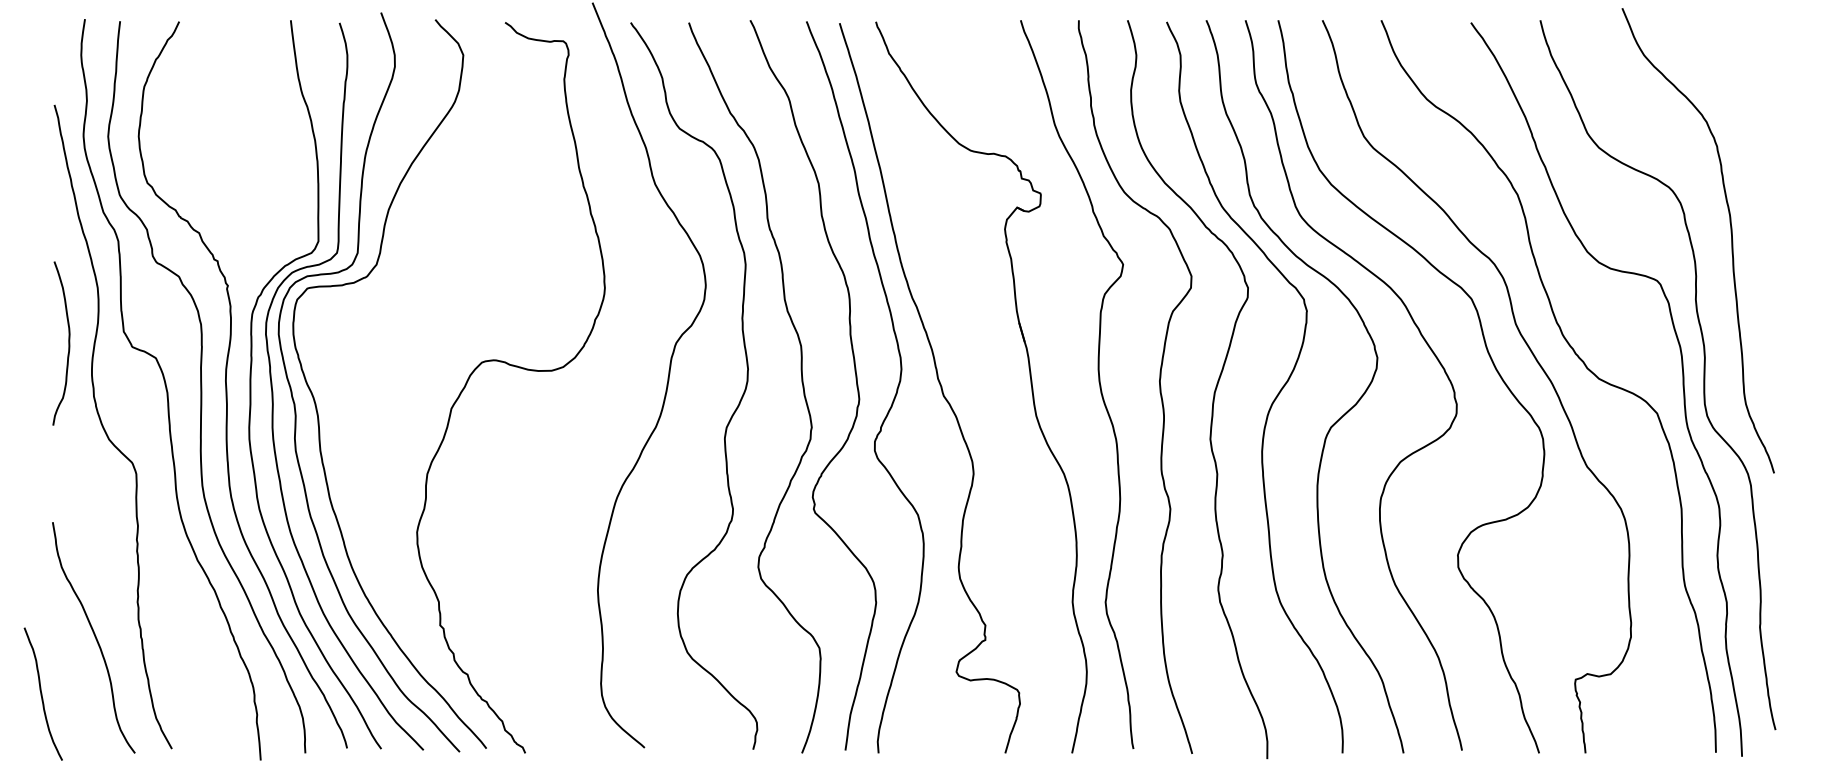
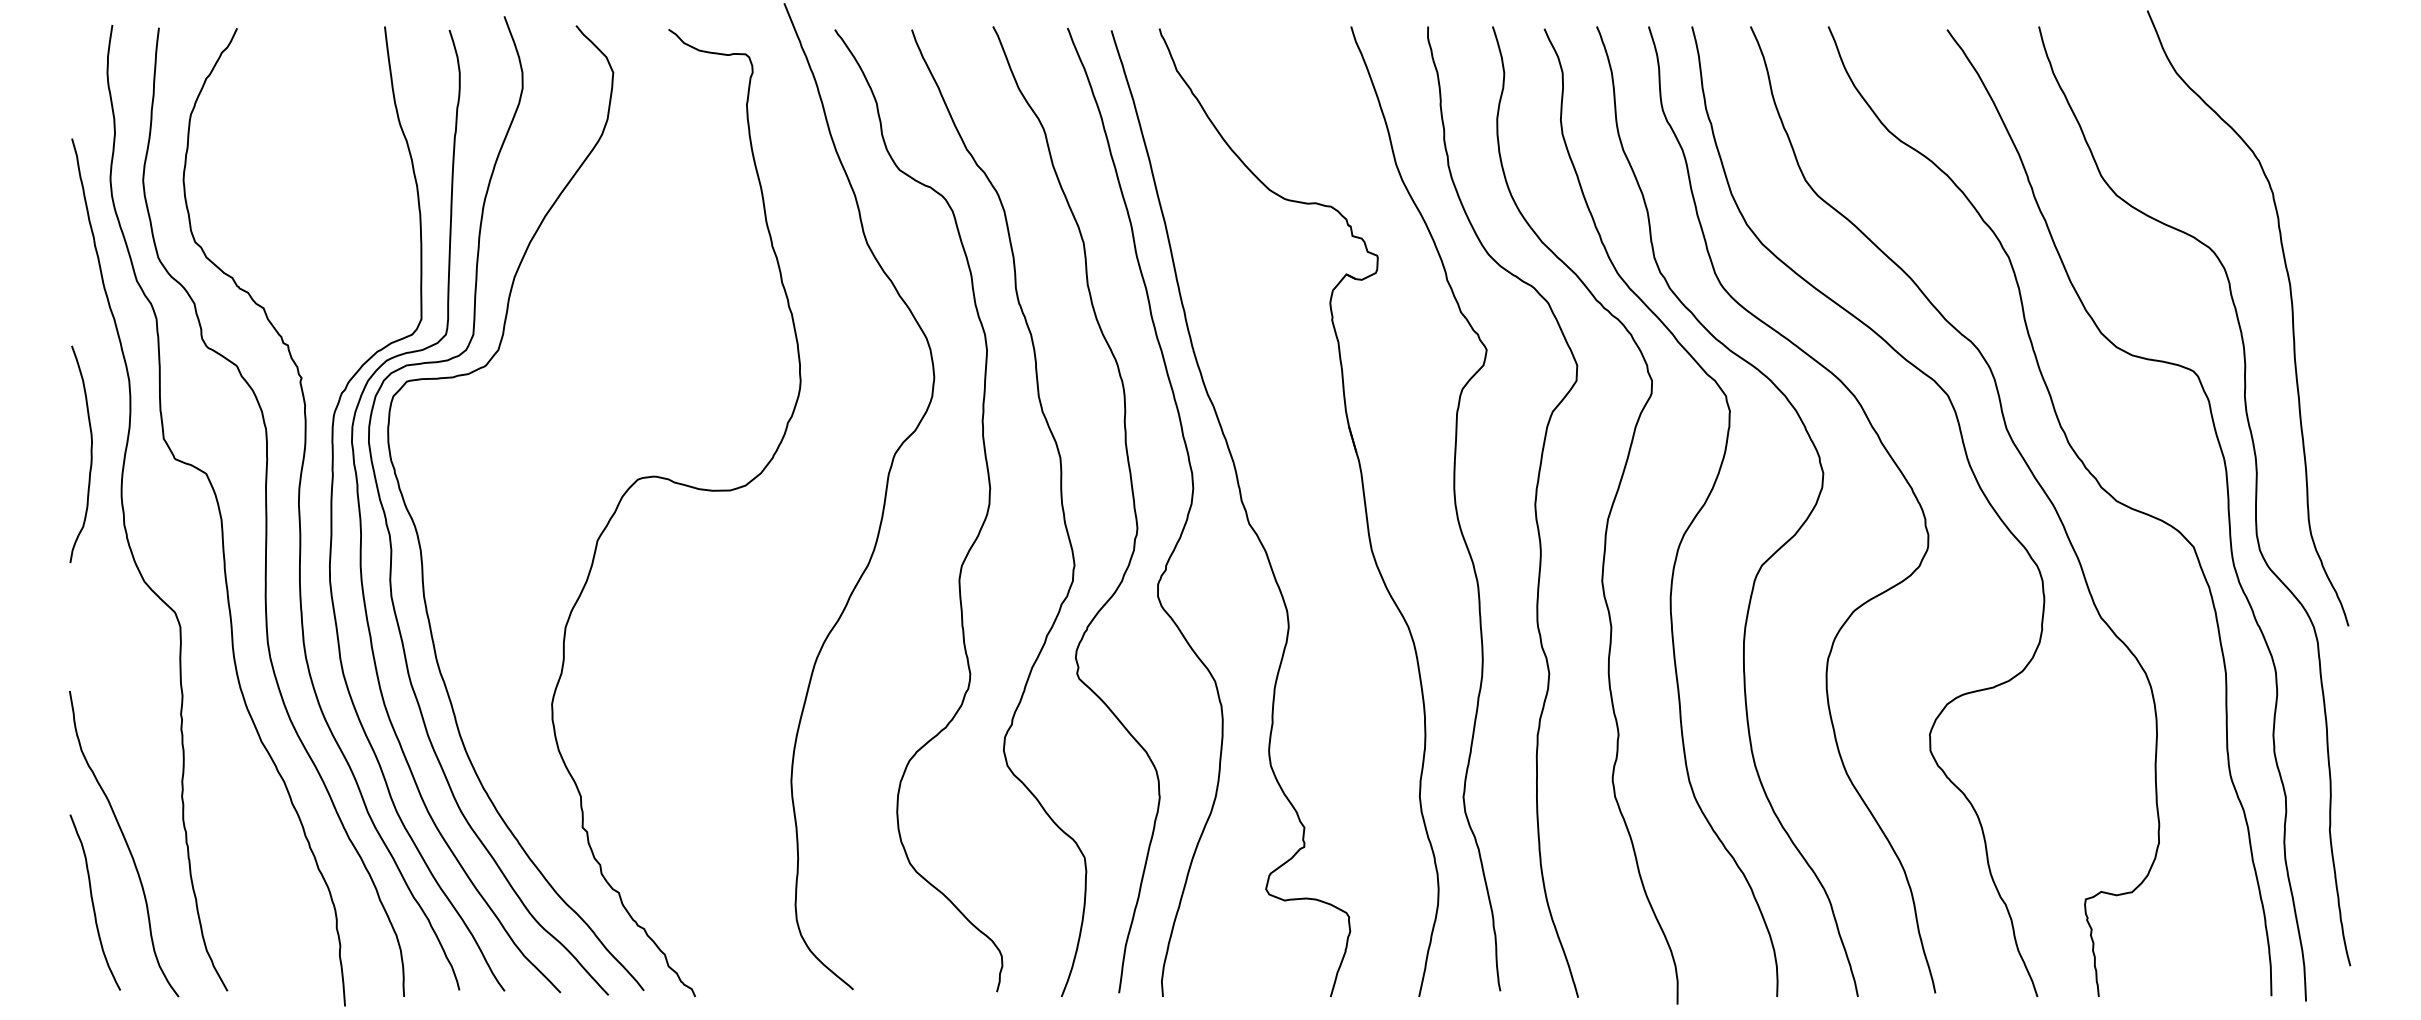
curve: (42, 694) -> (93, 902), moved

